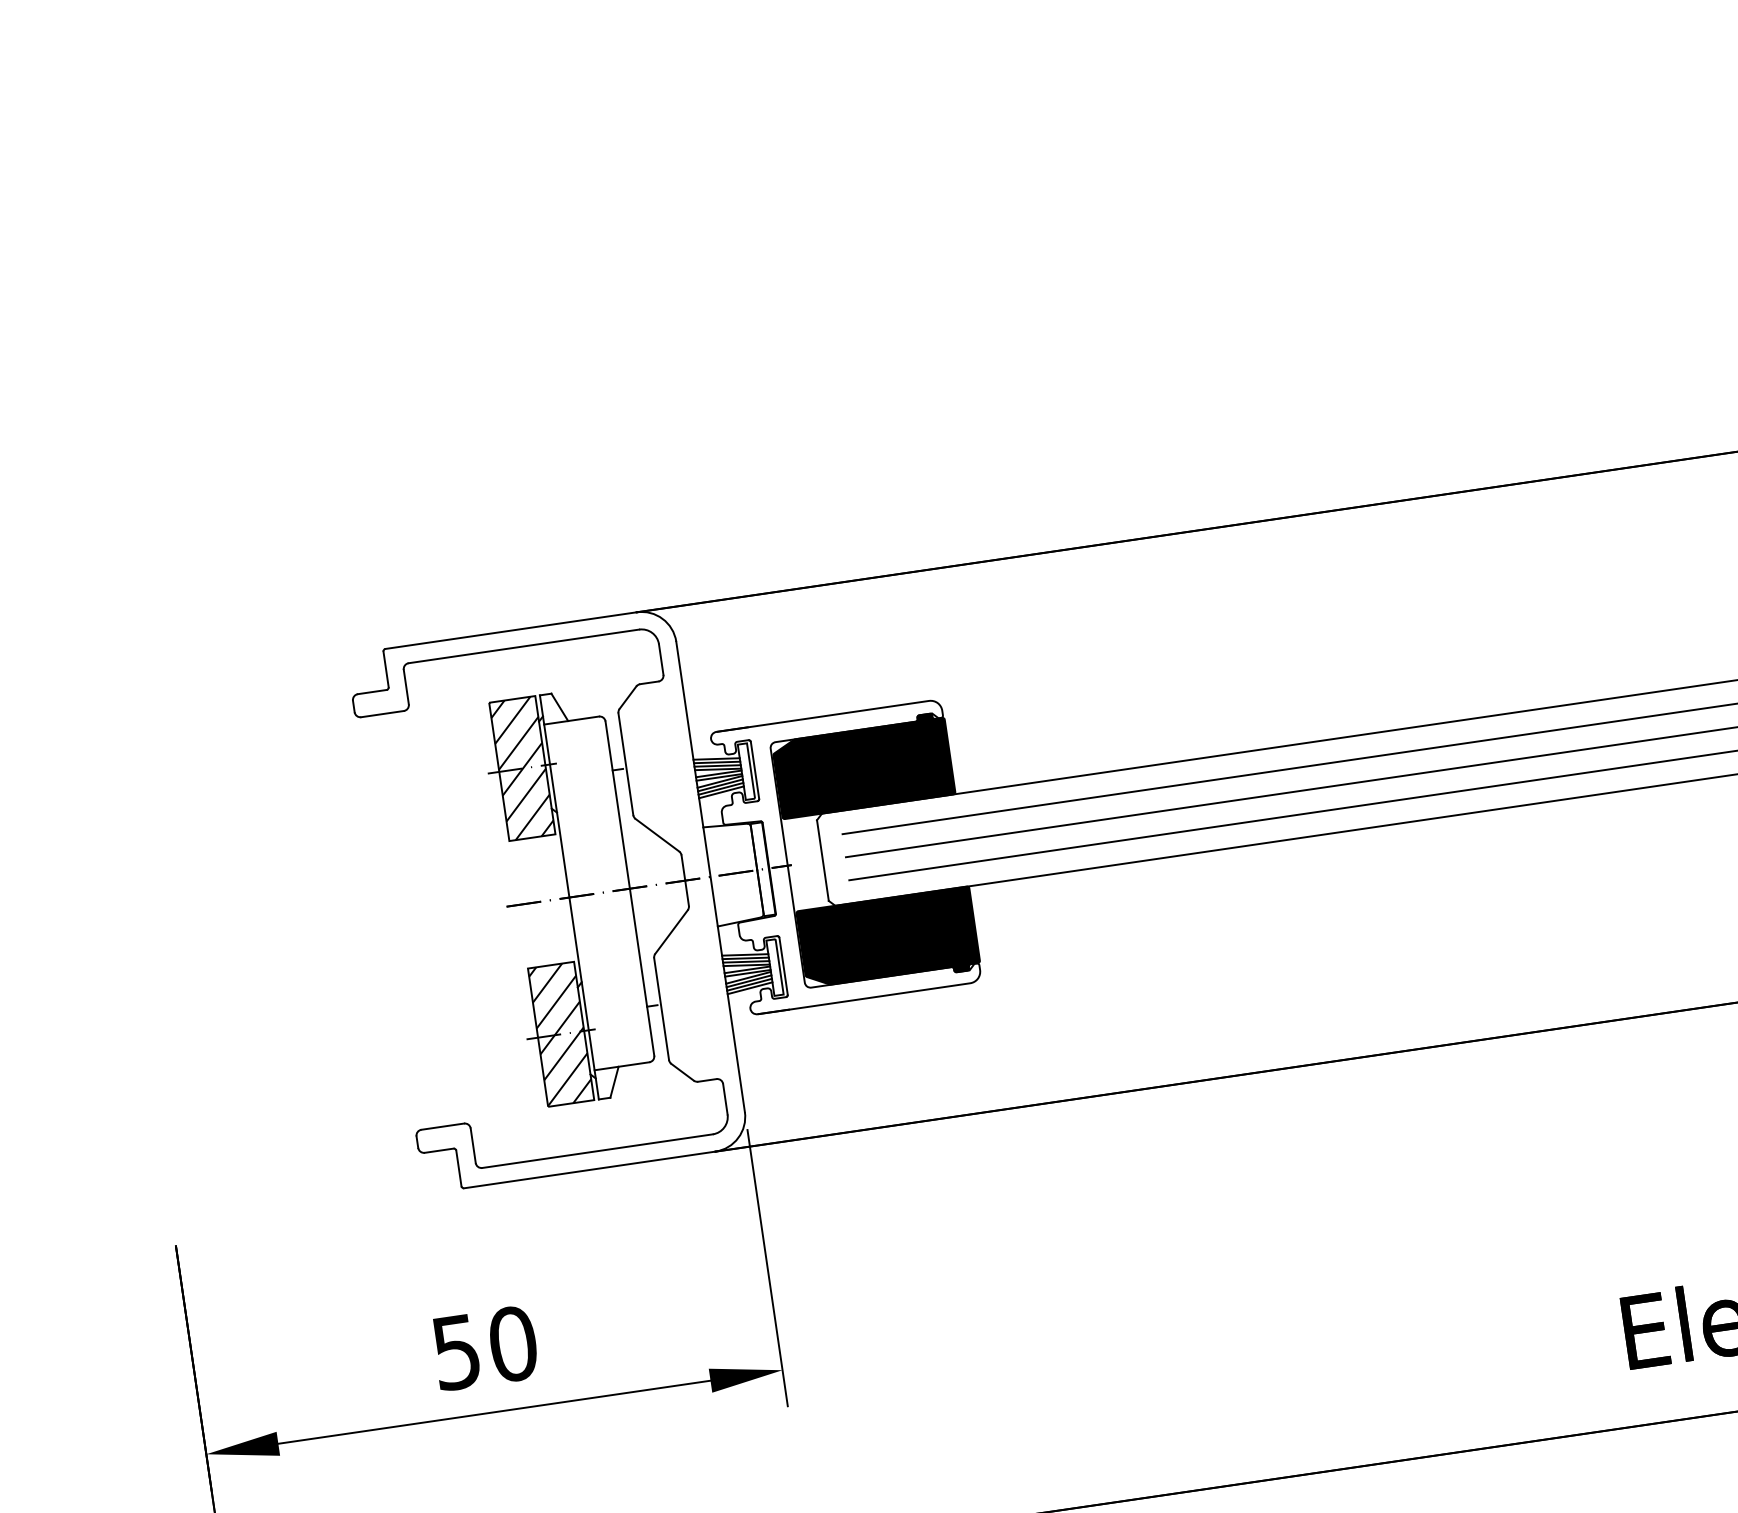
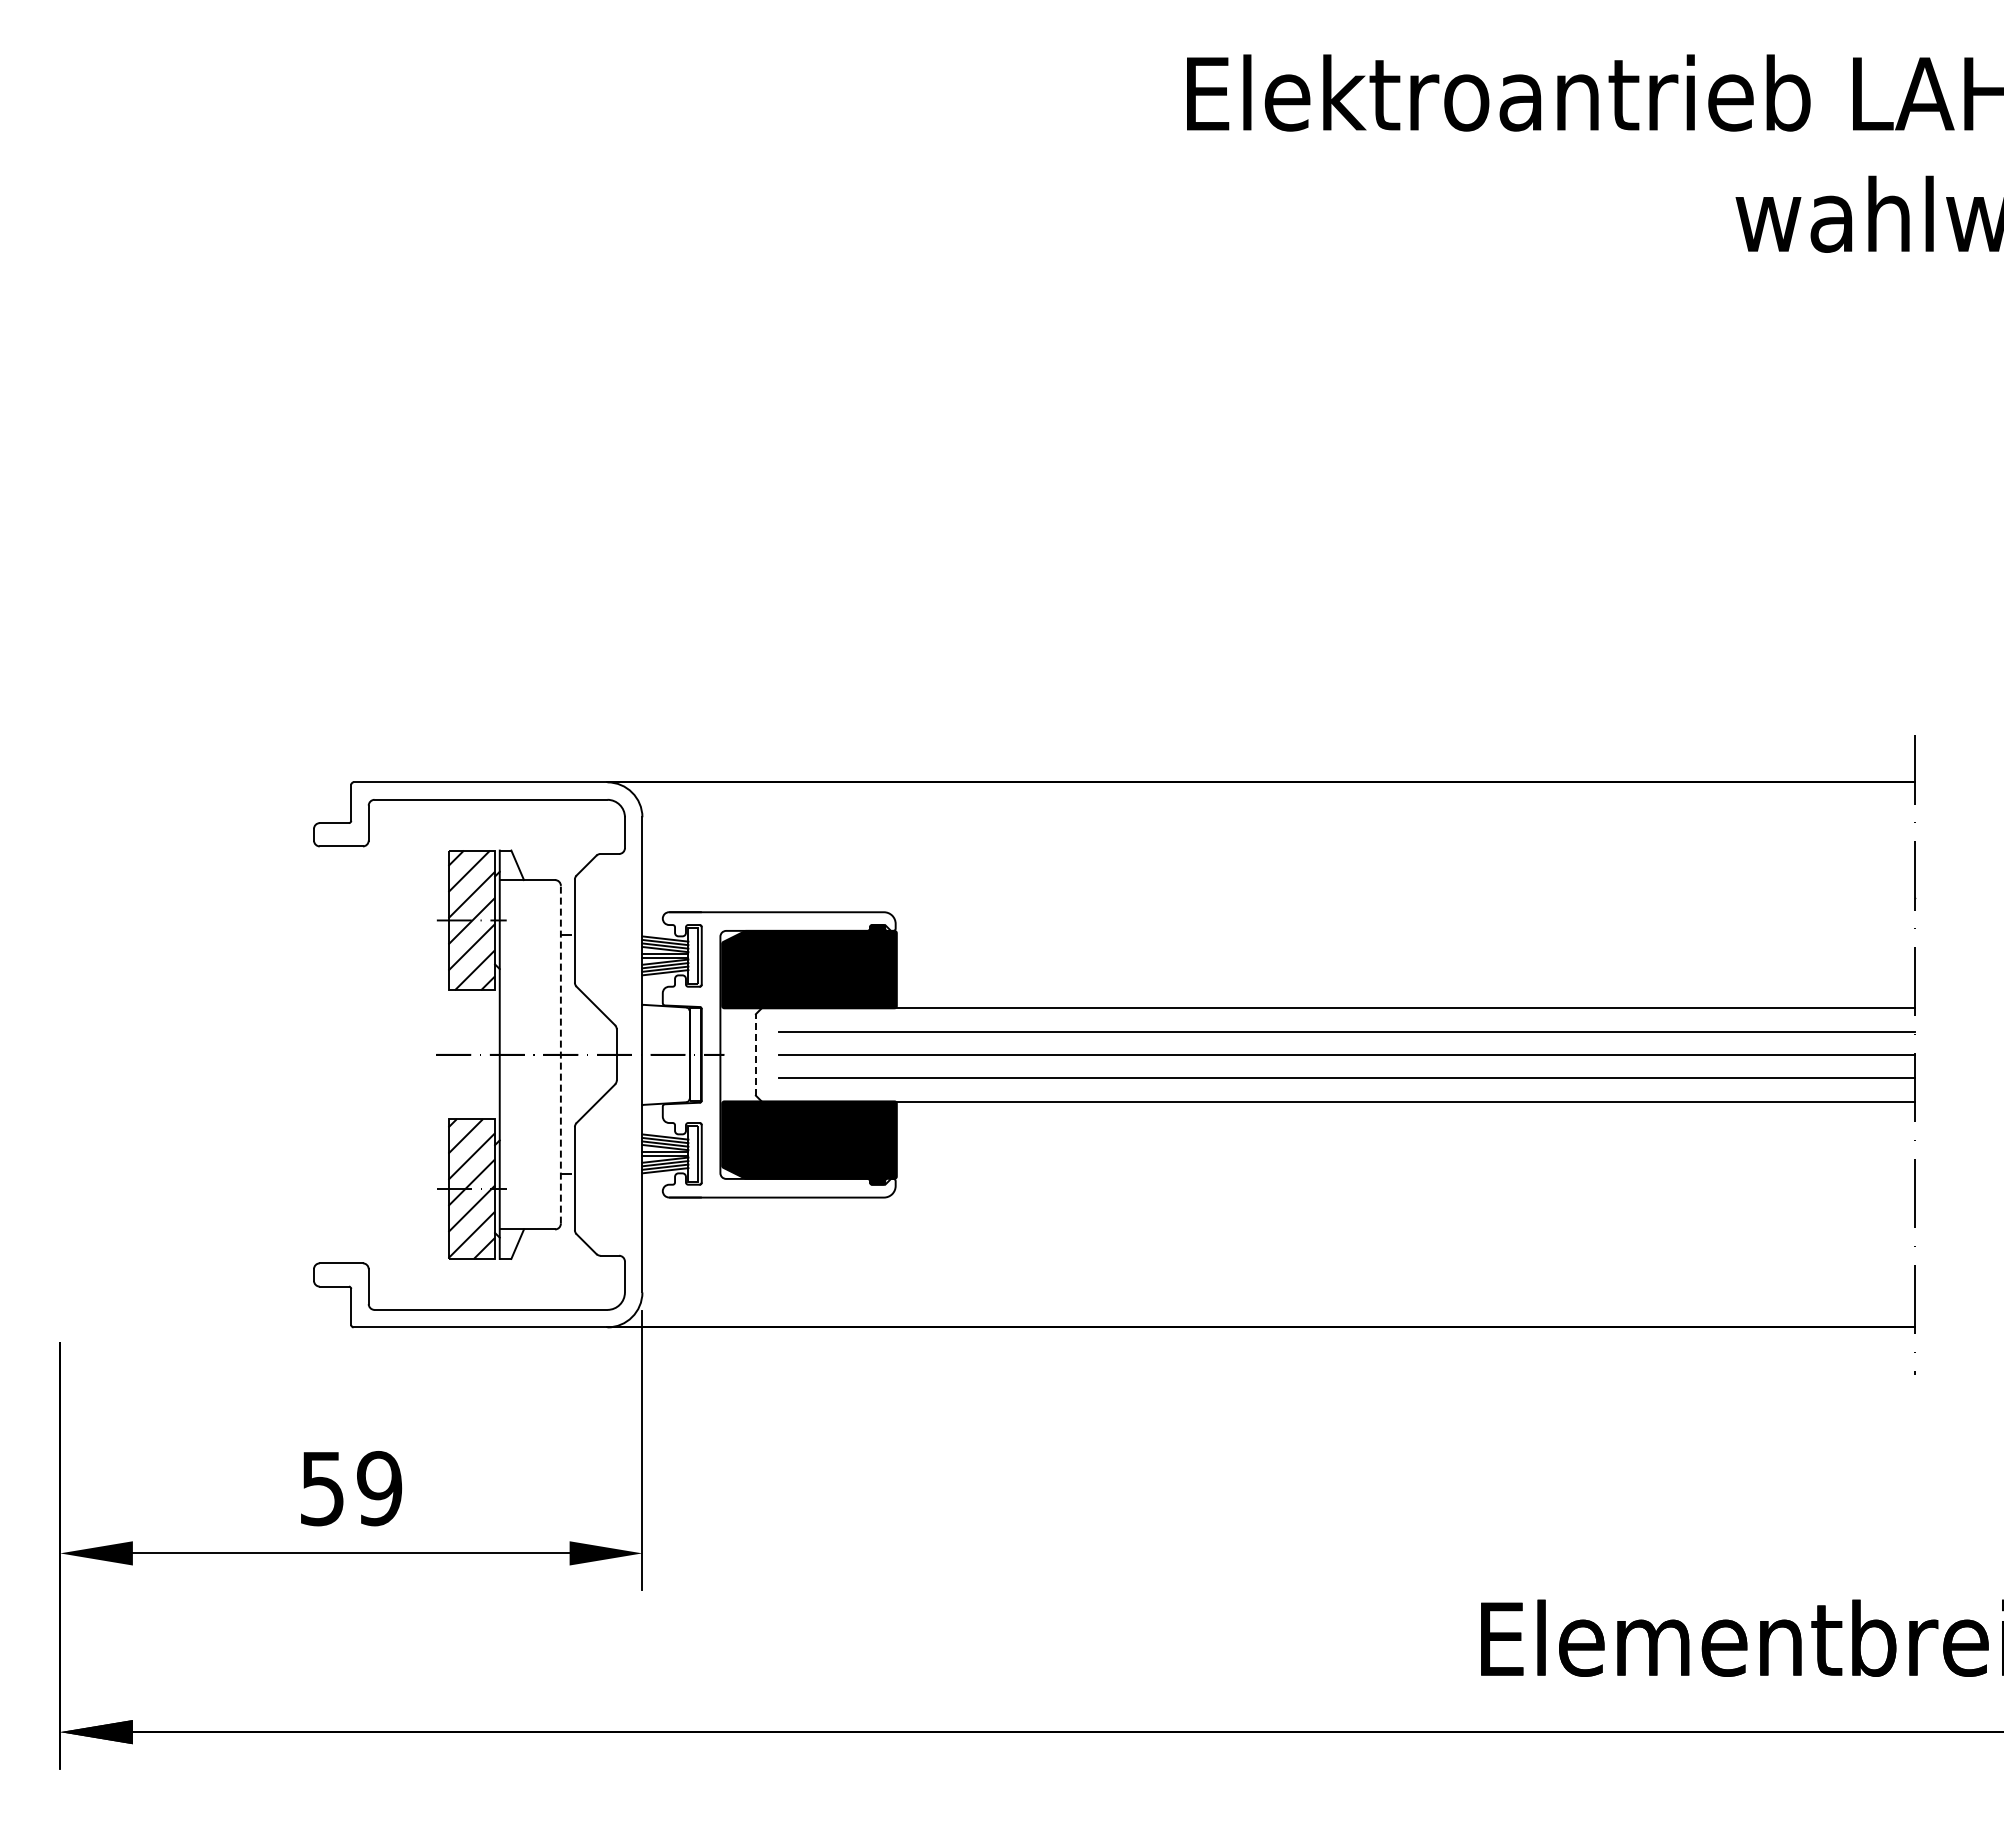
line: (822, 860) -> (755, 1054), solid -> dashed
line: (629, 888) -> (560, 1054), solid -> dashed
text: (513, 1343) -> (379, 1488), 50 -> 59

